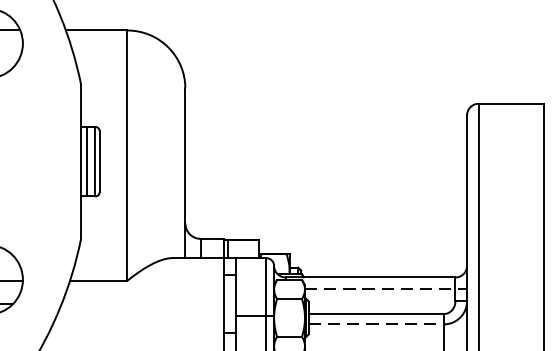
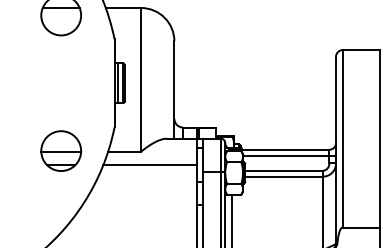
line: (385, 289) -> (289, 156), dashed -> solid
line: (142, 304) -> (149, 165), added
line: (377, 324) -> (284, 176), dashed -> solid

